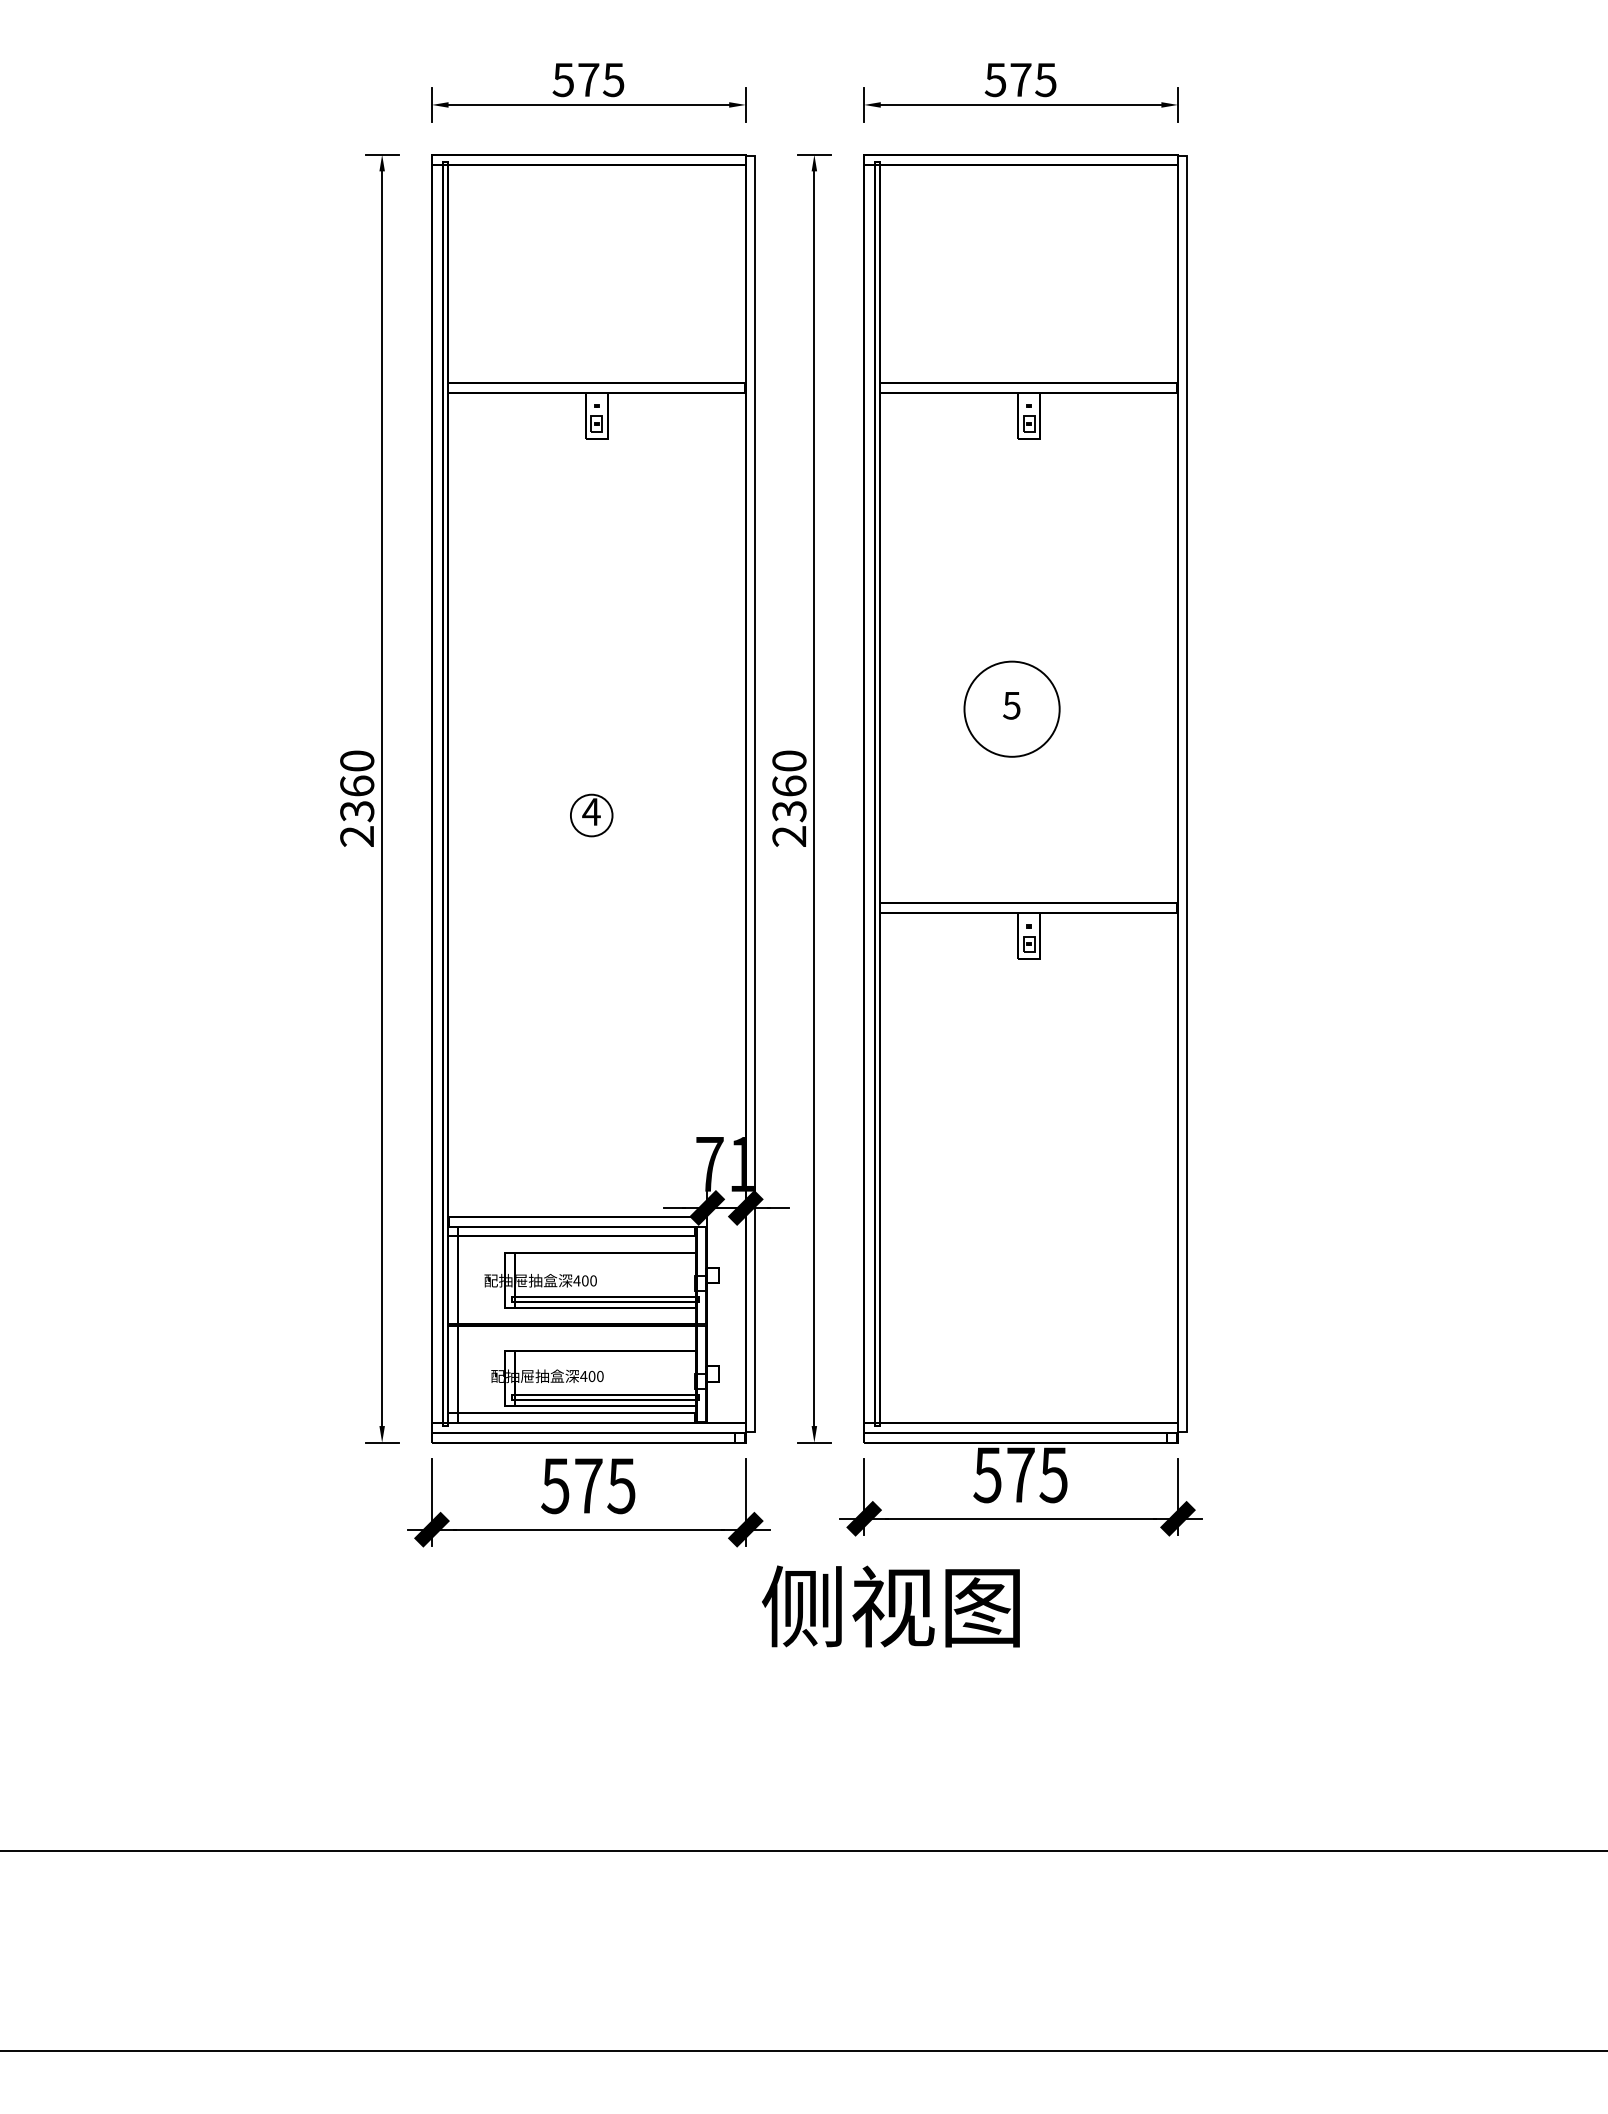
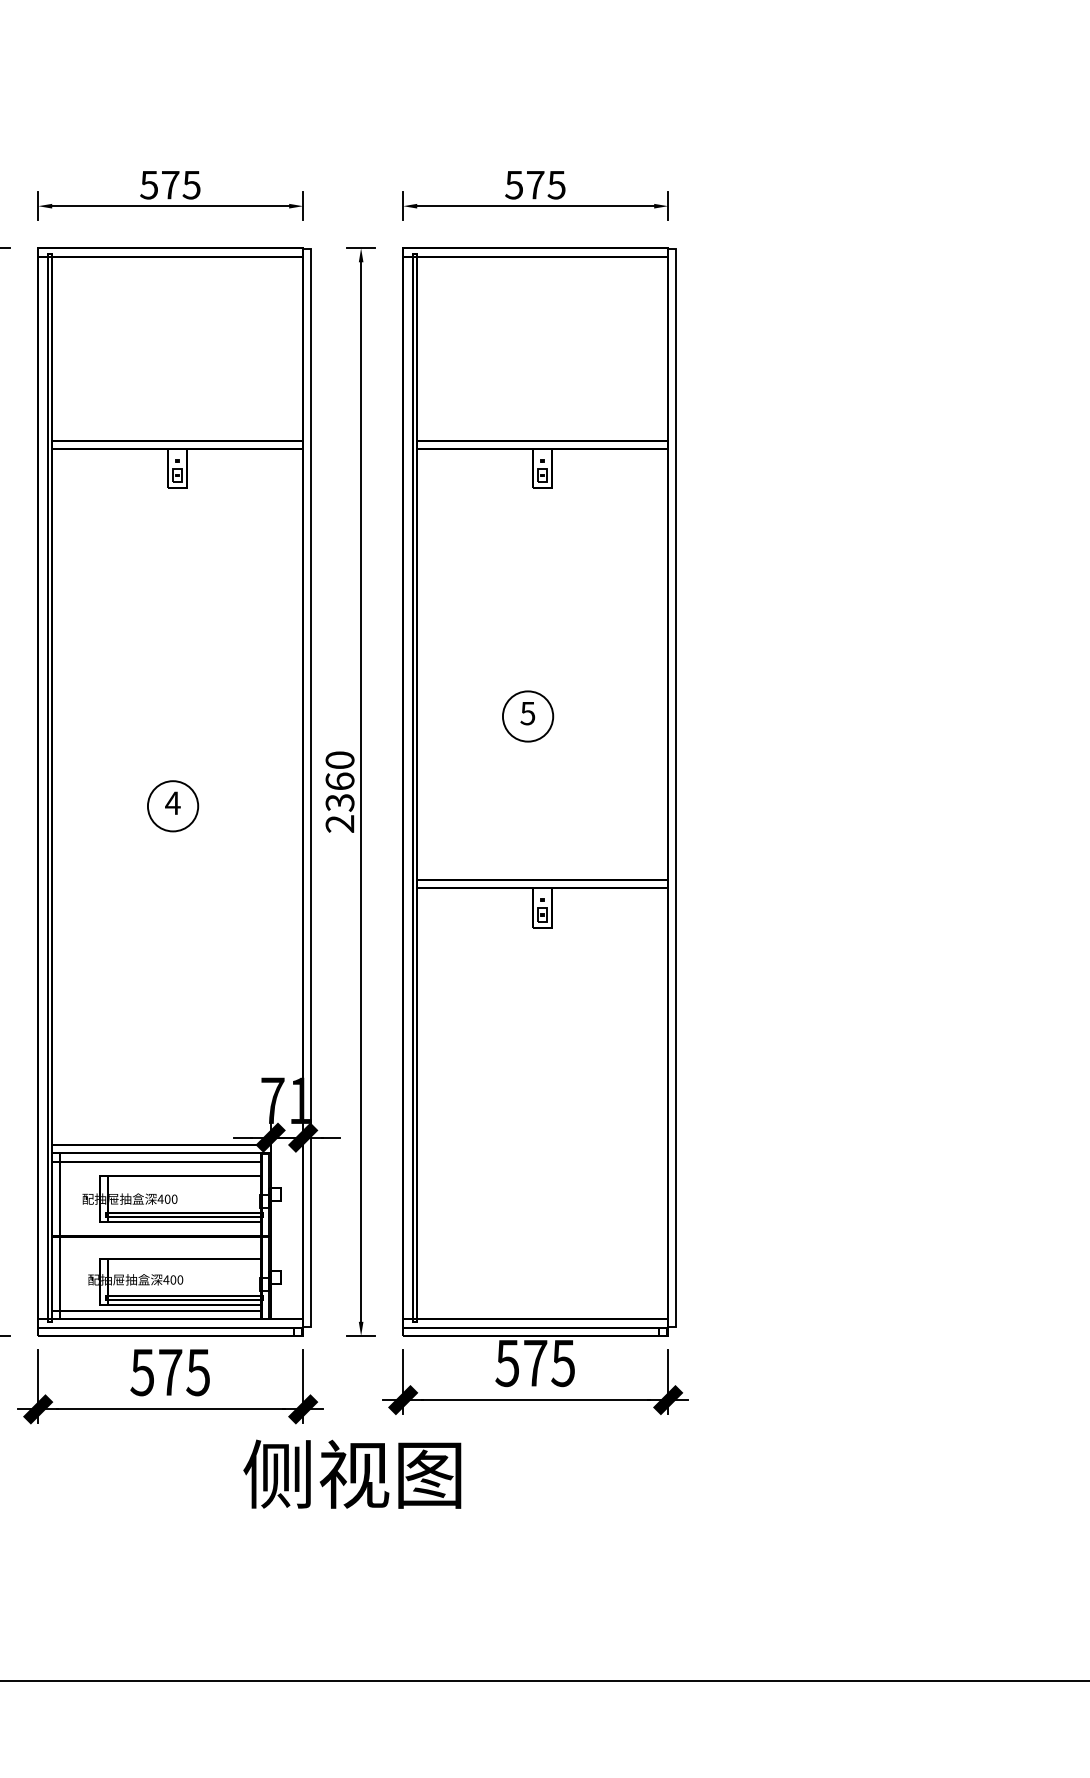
circle: (1011, 708) -> (527, 715), size x0.62
circle: (591, 815) -> (172, 806), size x1.43
text: (890, 1606) -> (351, 1474), moved

